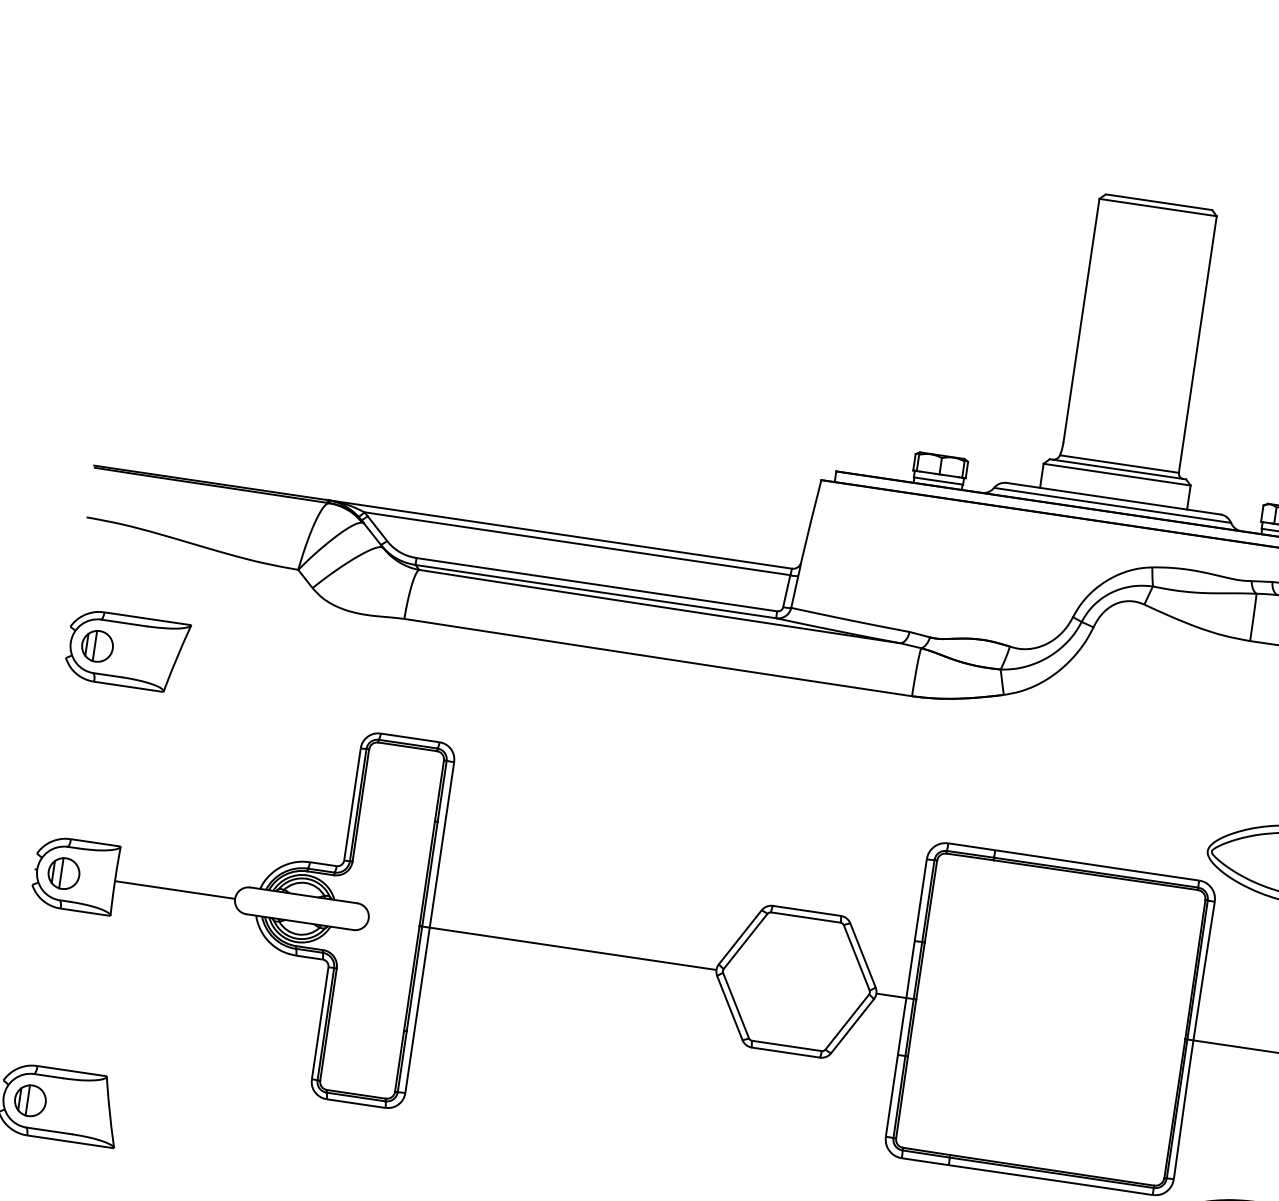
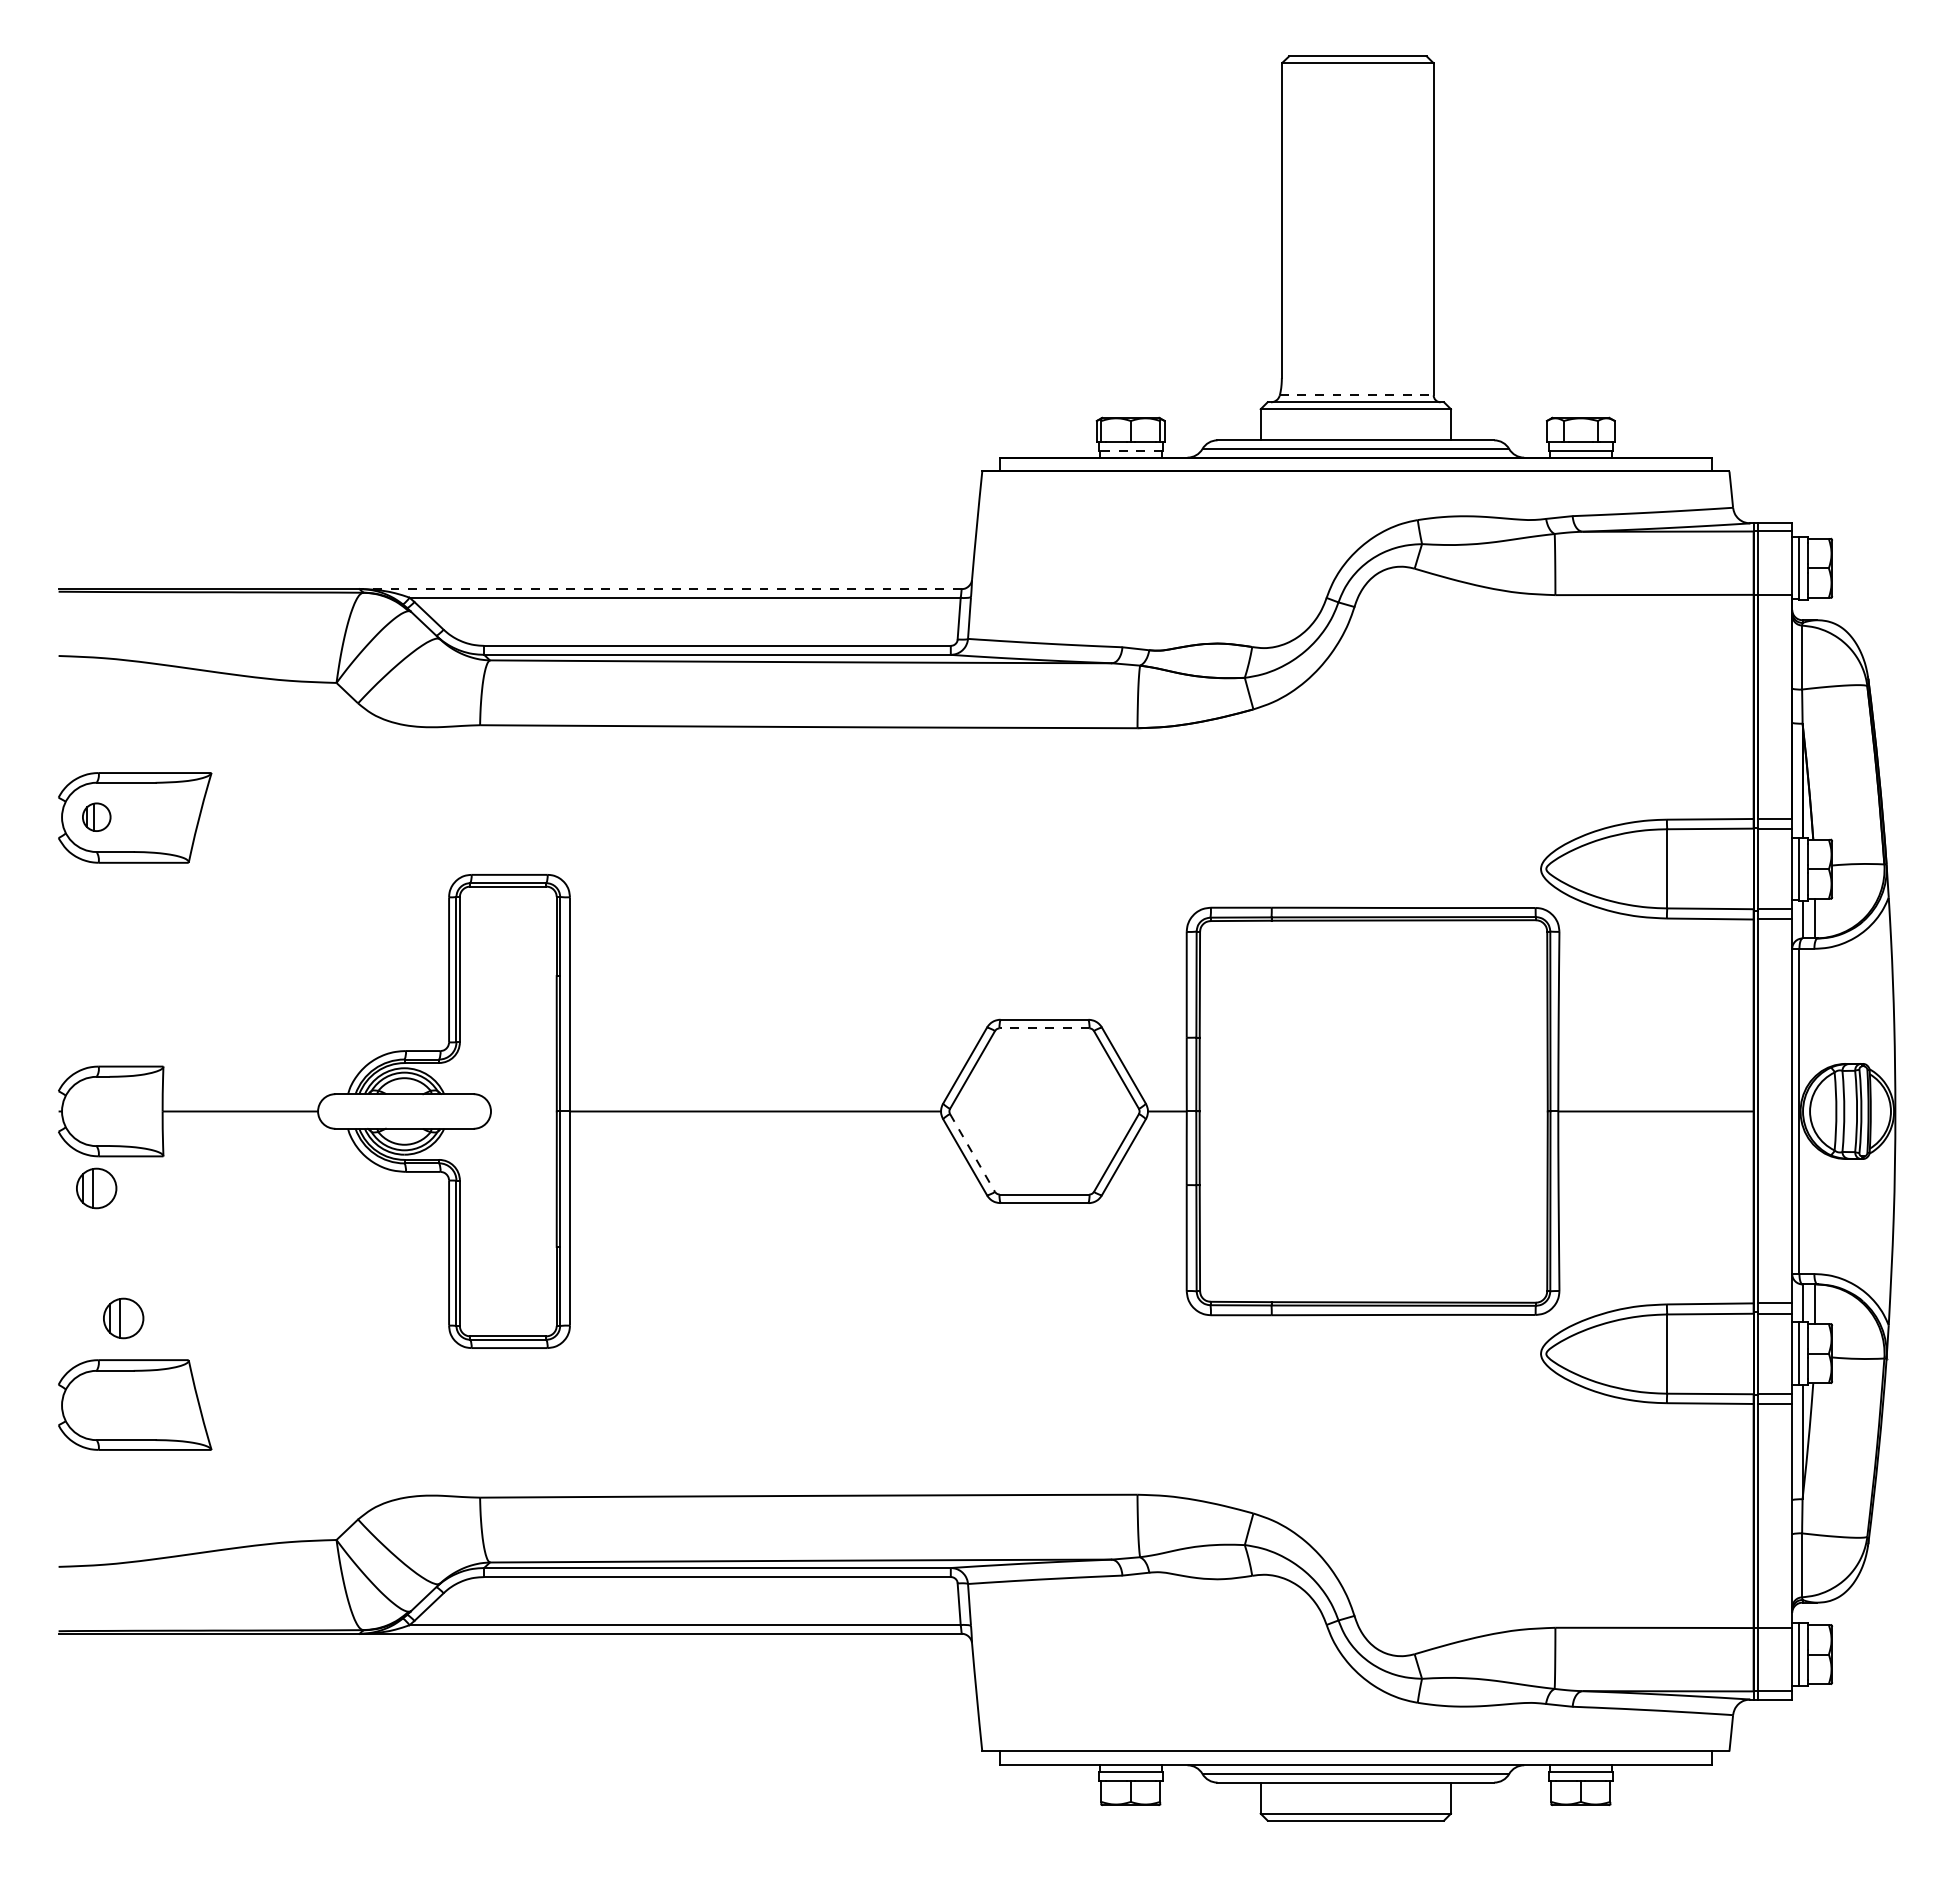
line: (1119, 464) -> (1356, 395), solid -> dashed
line: (938, 480) -> (1130, 450), solid -> dashed
line: (559, 534) -> (660, 589), solid -> dashed
part: (97, 645) -> (96, 816), size x0.7
part: (63, 873) -> (96, 1188), moved
line: (805, 917) -> (1044, 1028), solid -> dashed
line: (735, 1006) -> (972, 1153), solid -> dashed
part: (30, 1100) -> (123, 1318), moved

